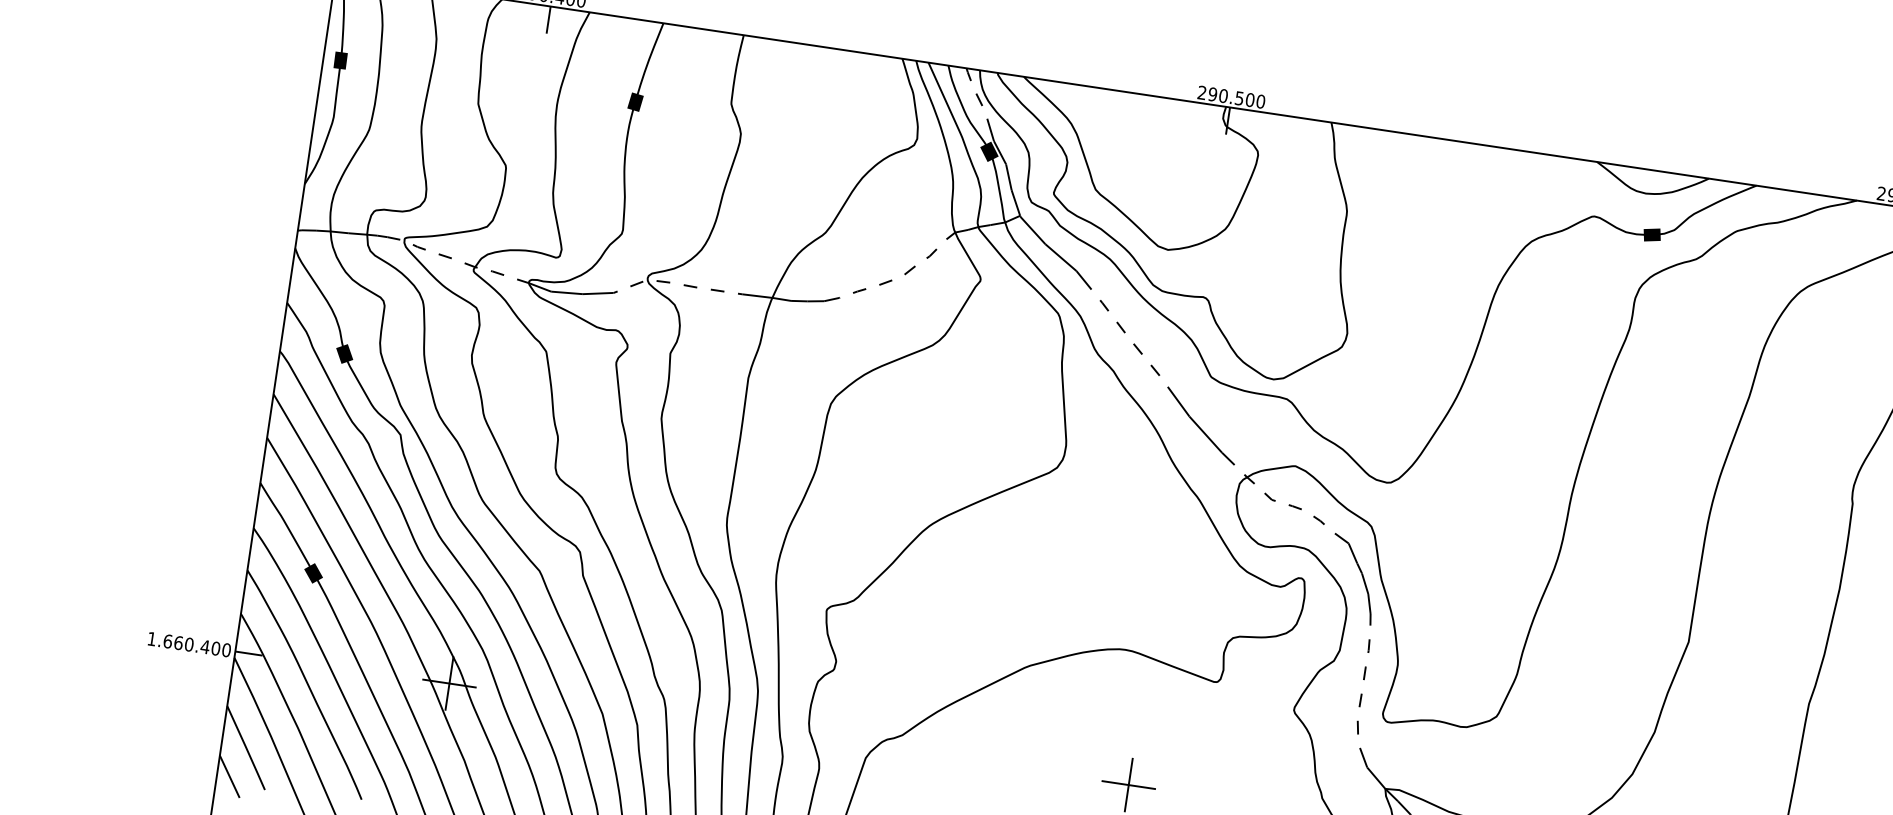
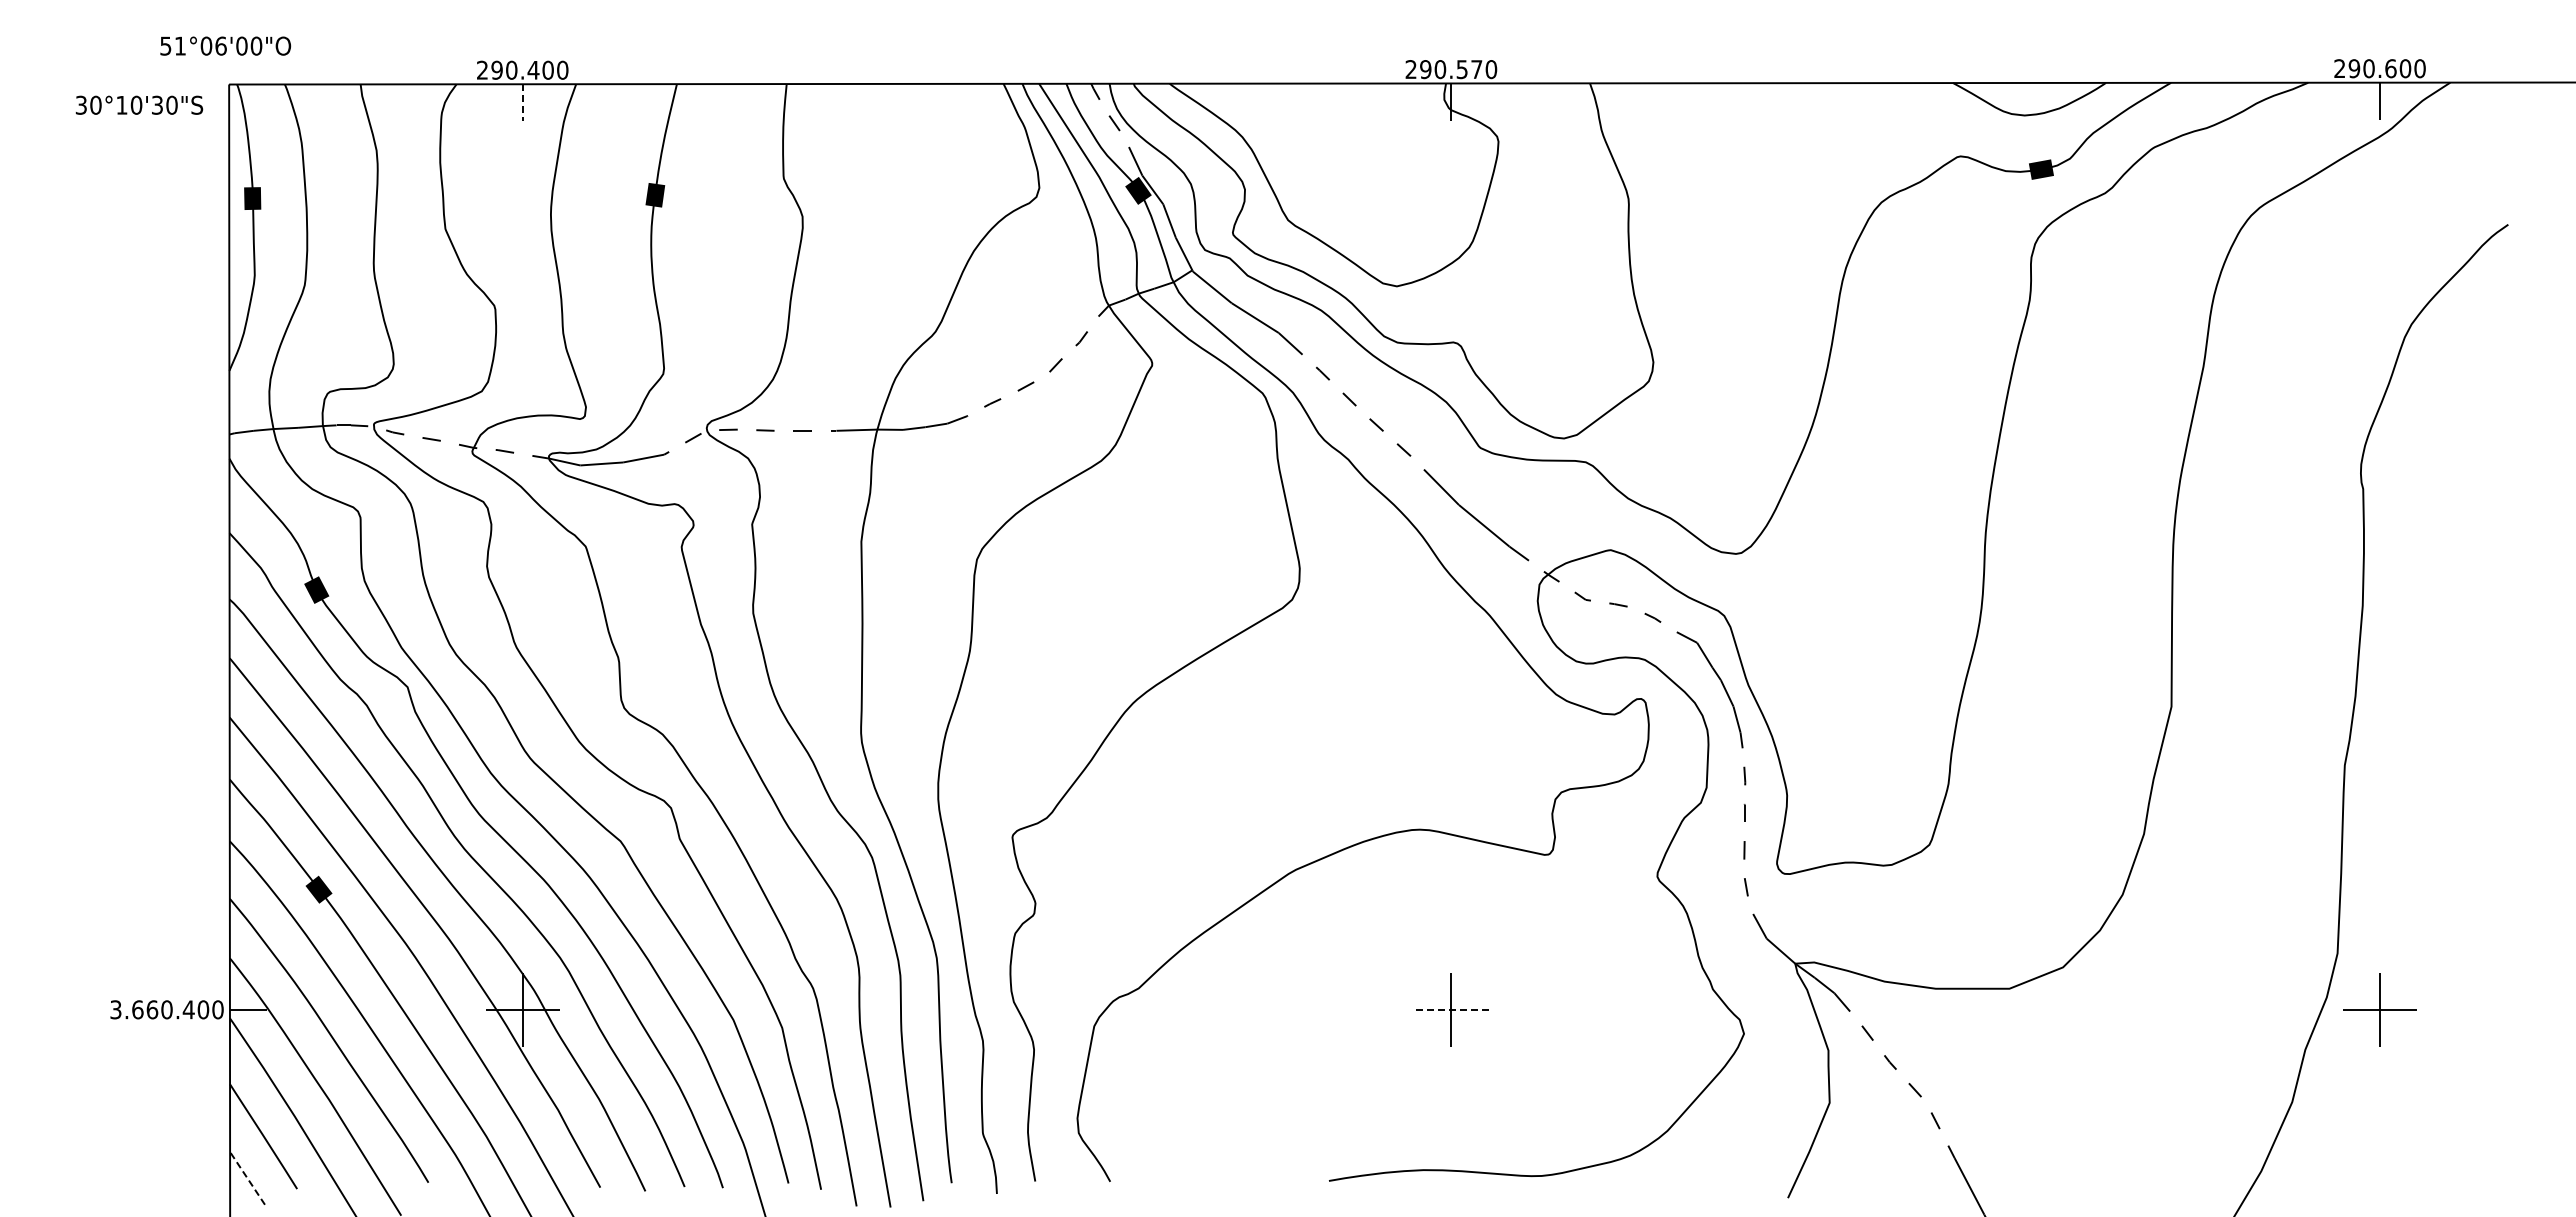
line: (548, 19) -> (522, 102), solid -> dashed
text: (1249, 99) -> (1476, 69), 290.500 -> 290.570
text: (151, 638) -> (115, 1009), 1.660.400 -> 3.660.400
line: (229, 776) -> (247, 1178), solid -> dashed
line: (1128, 784) -> (1450, 1009), solid -> dashed

